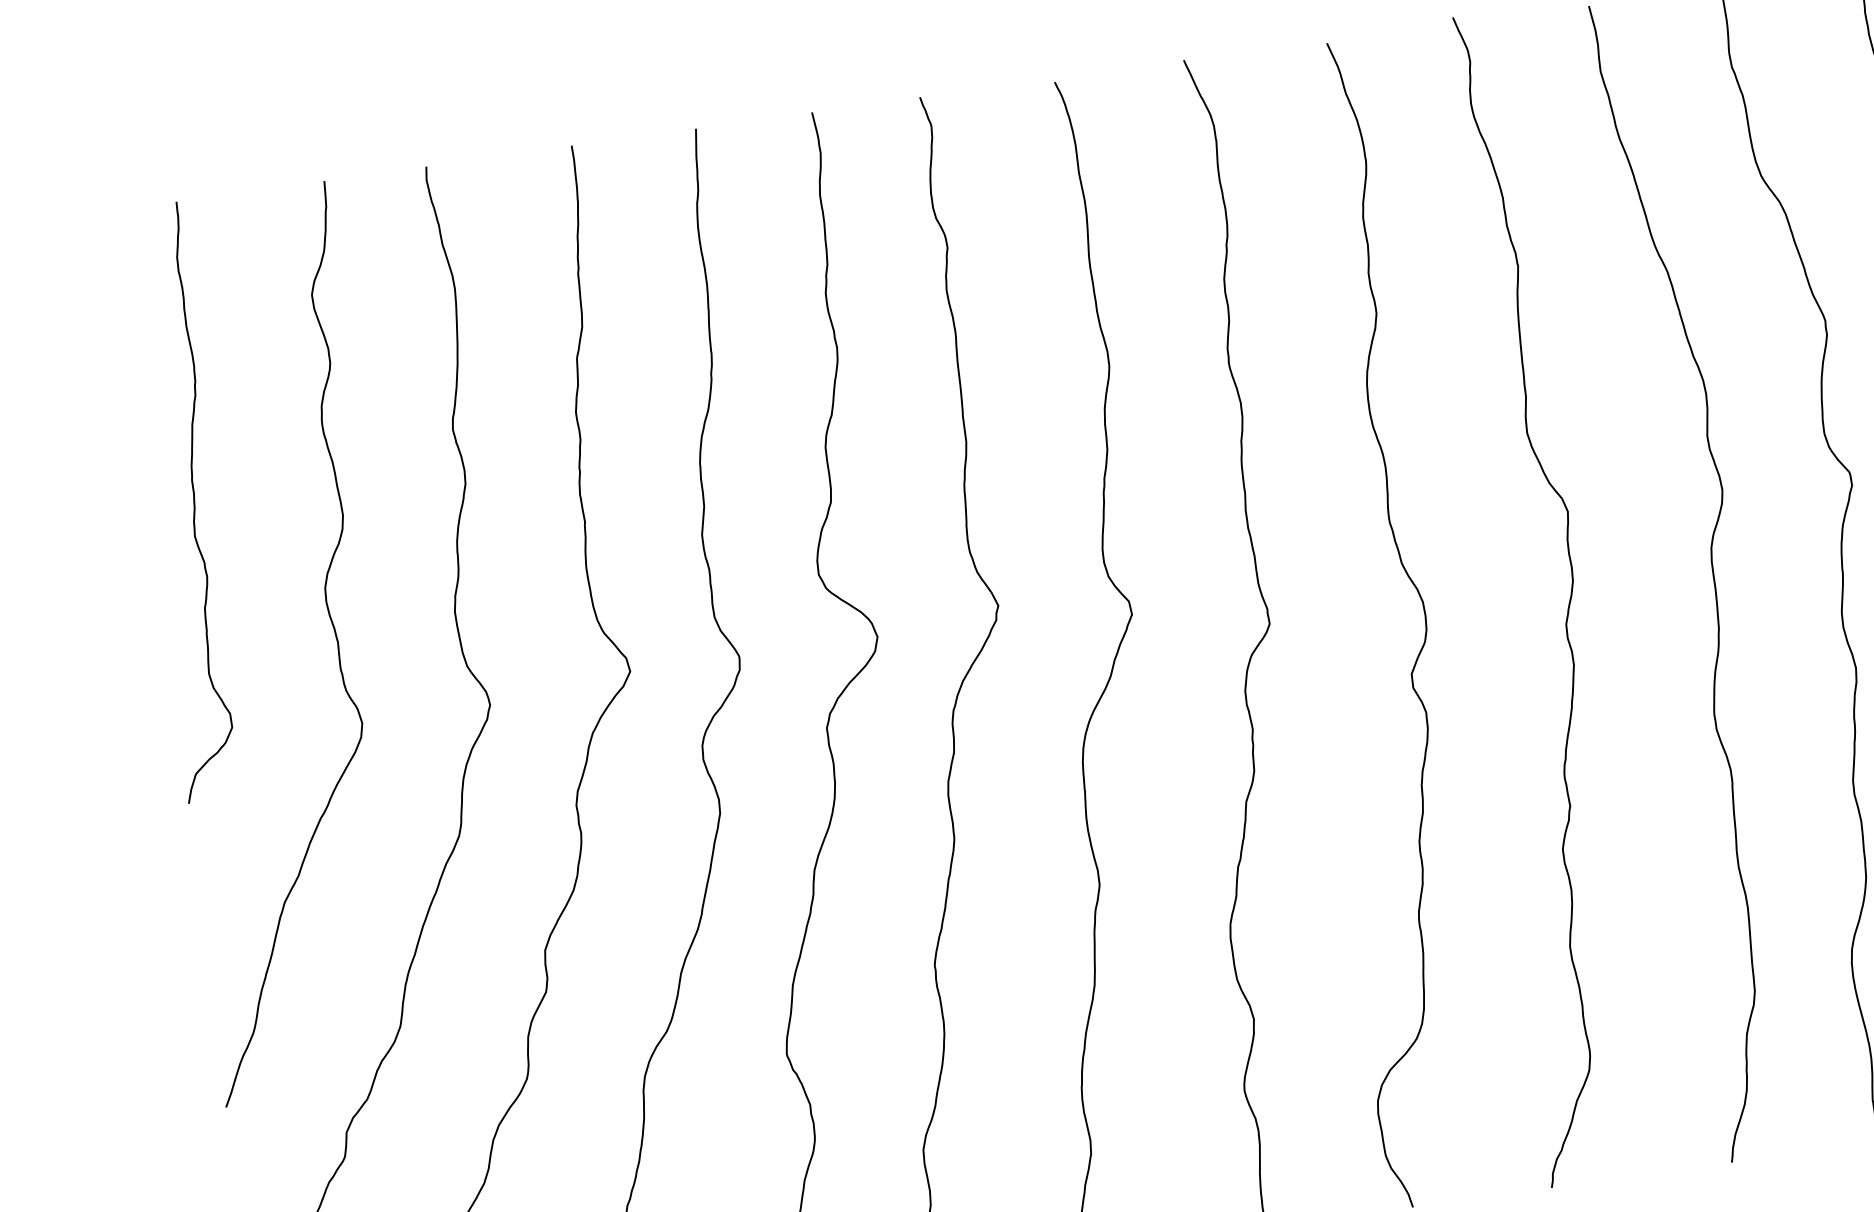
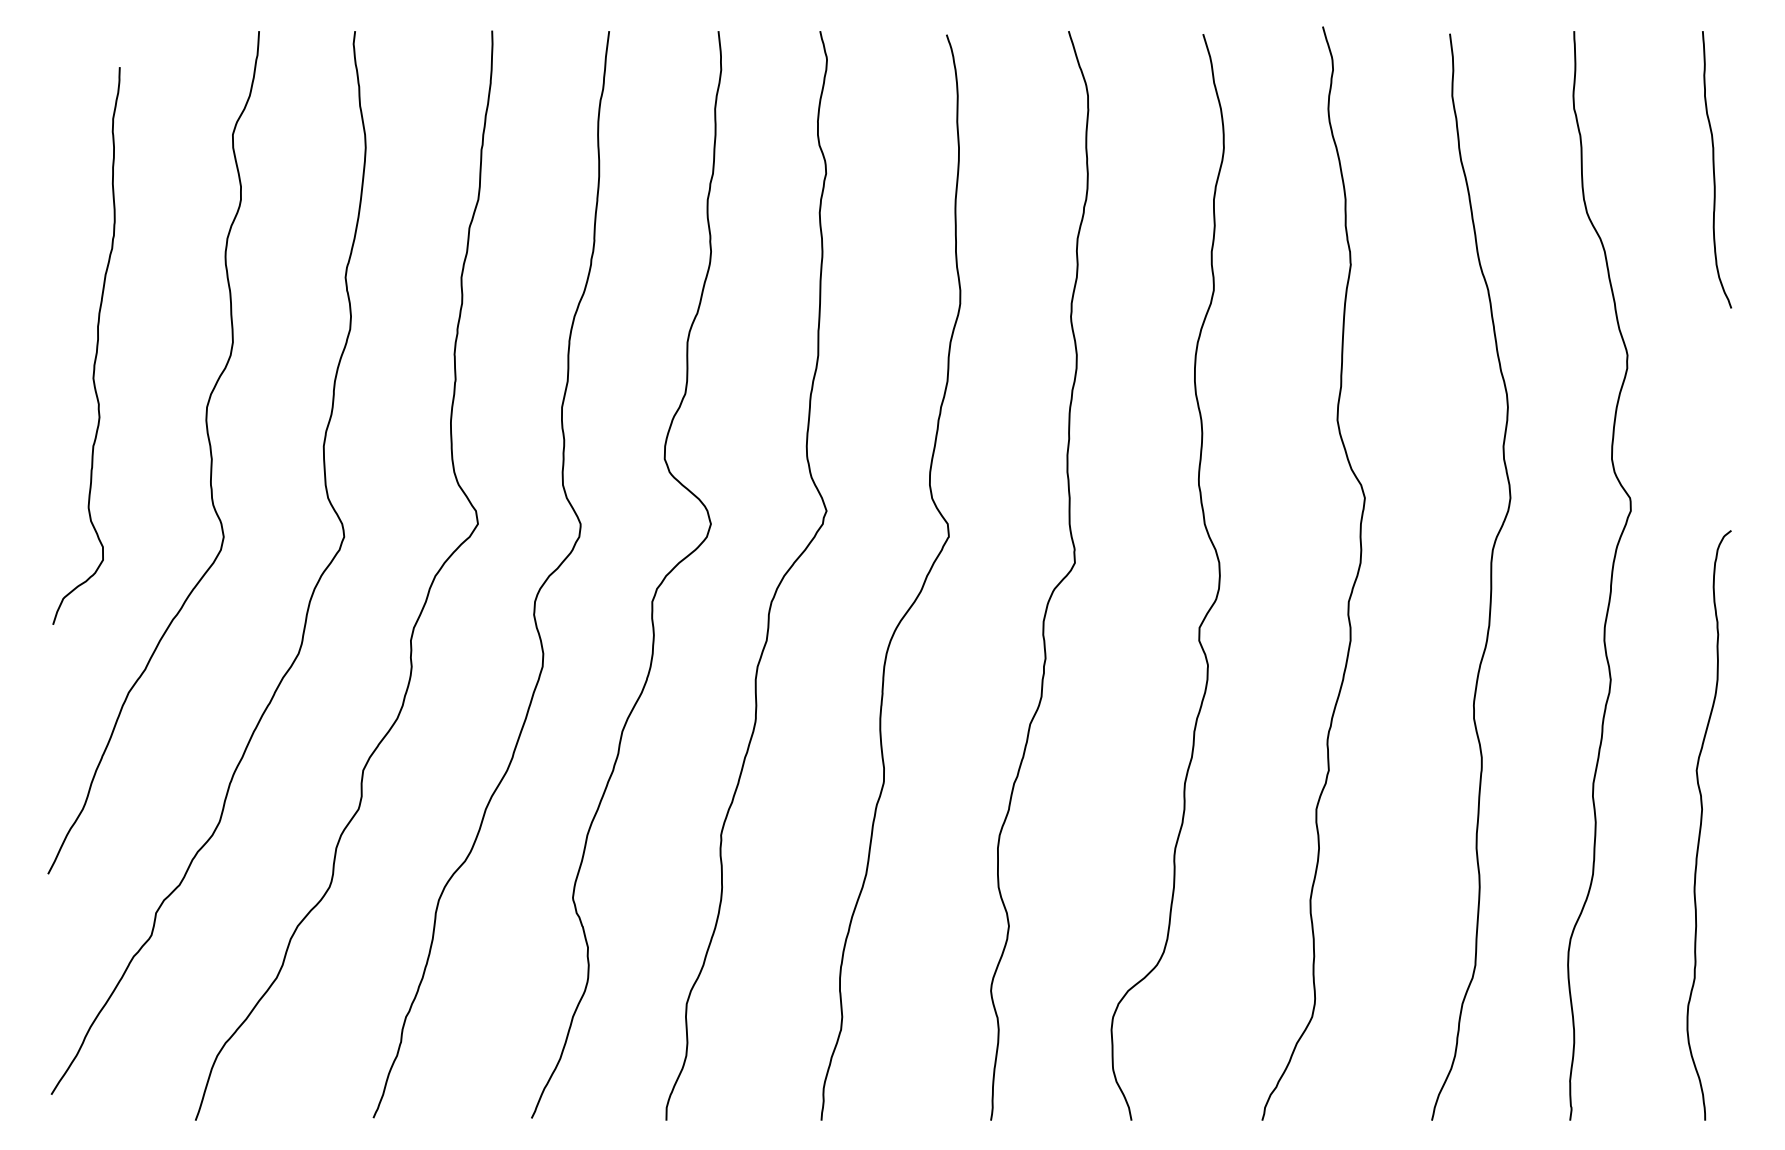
curve: (193, 500) -> (96, 345), moved

